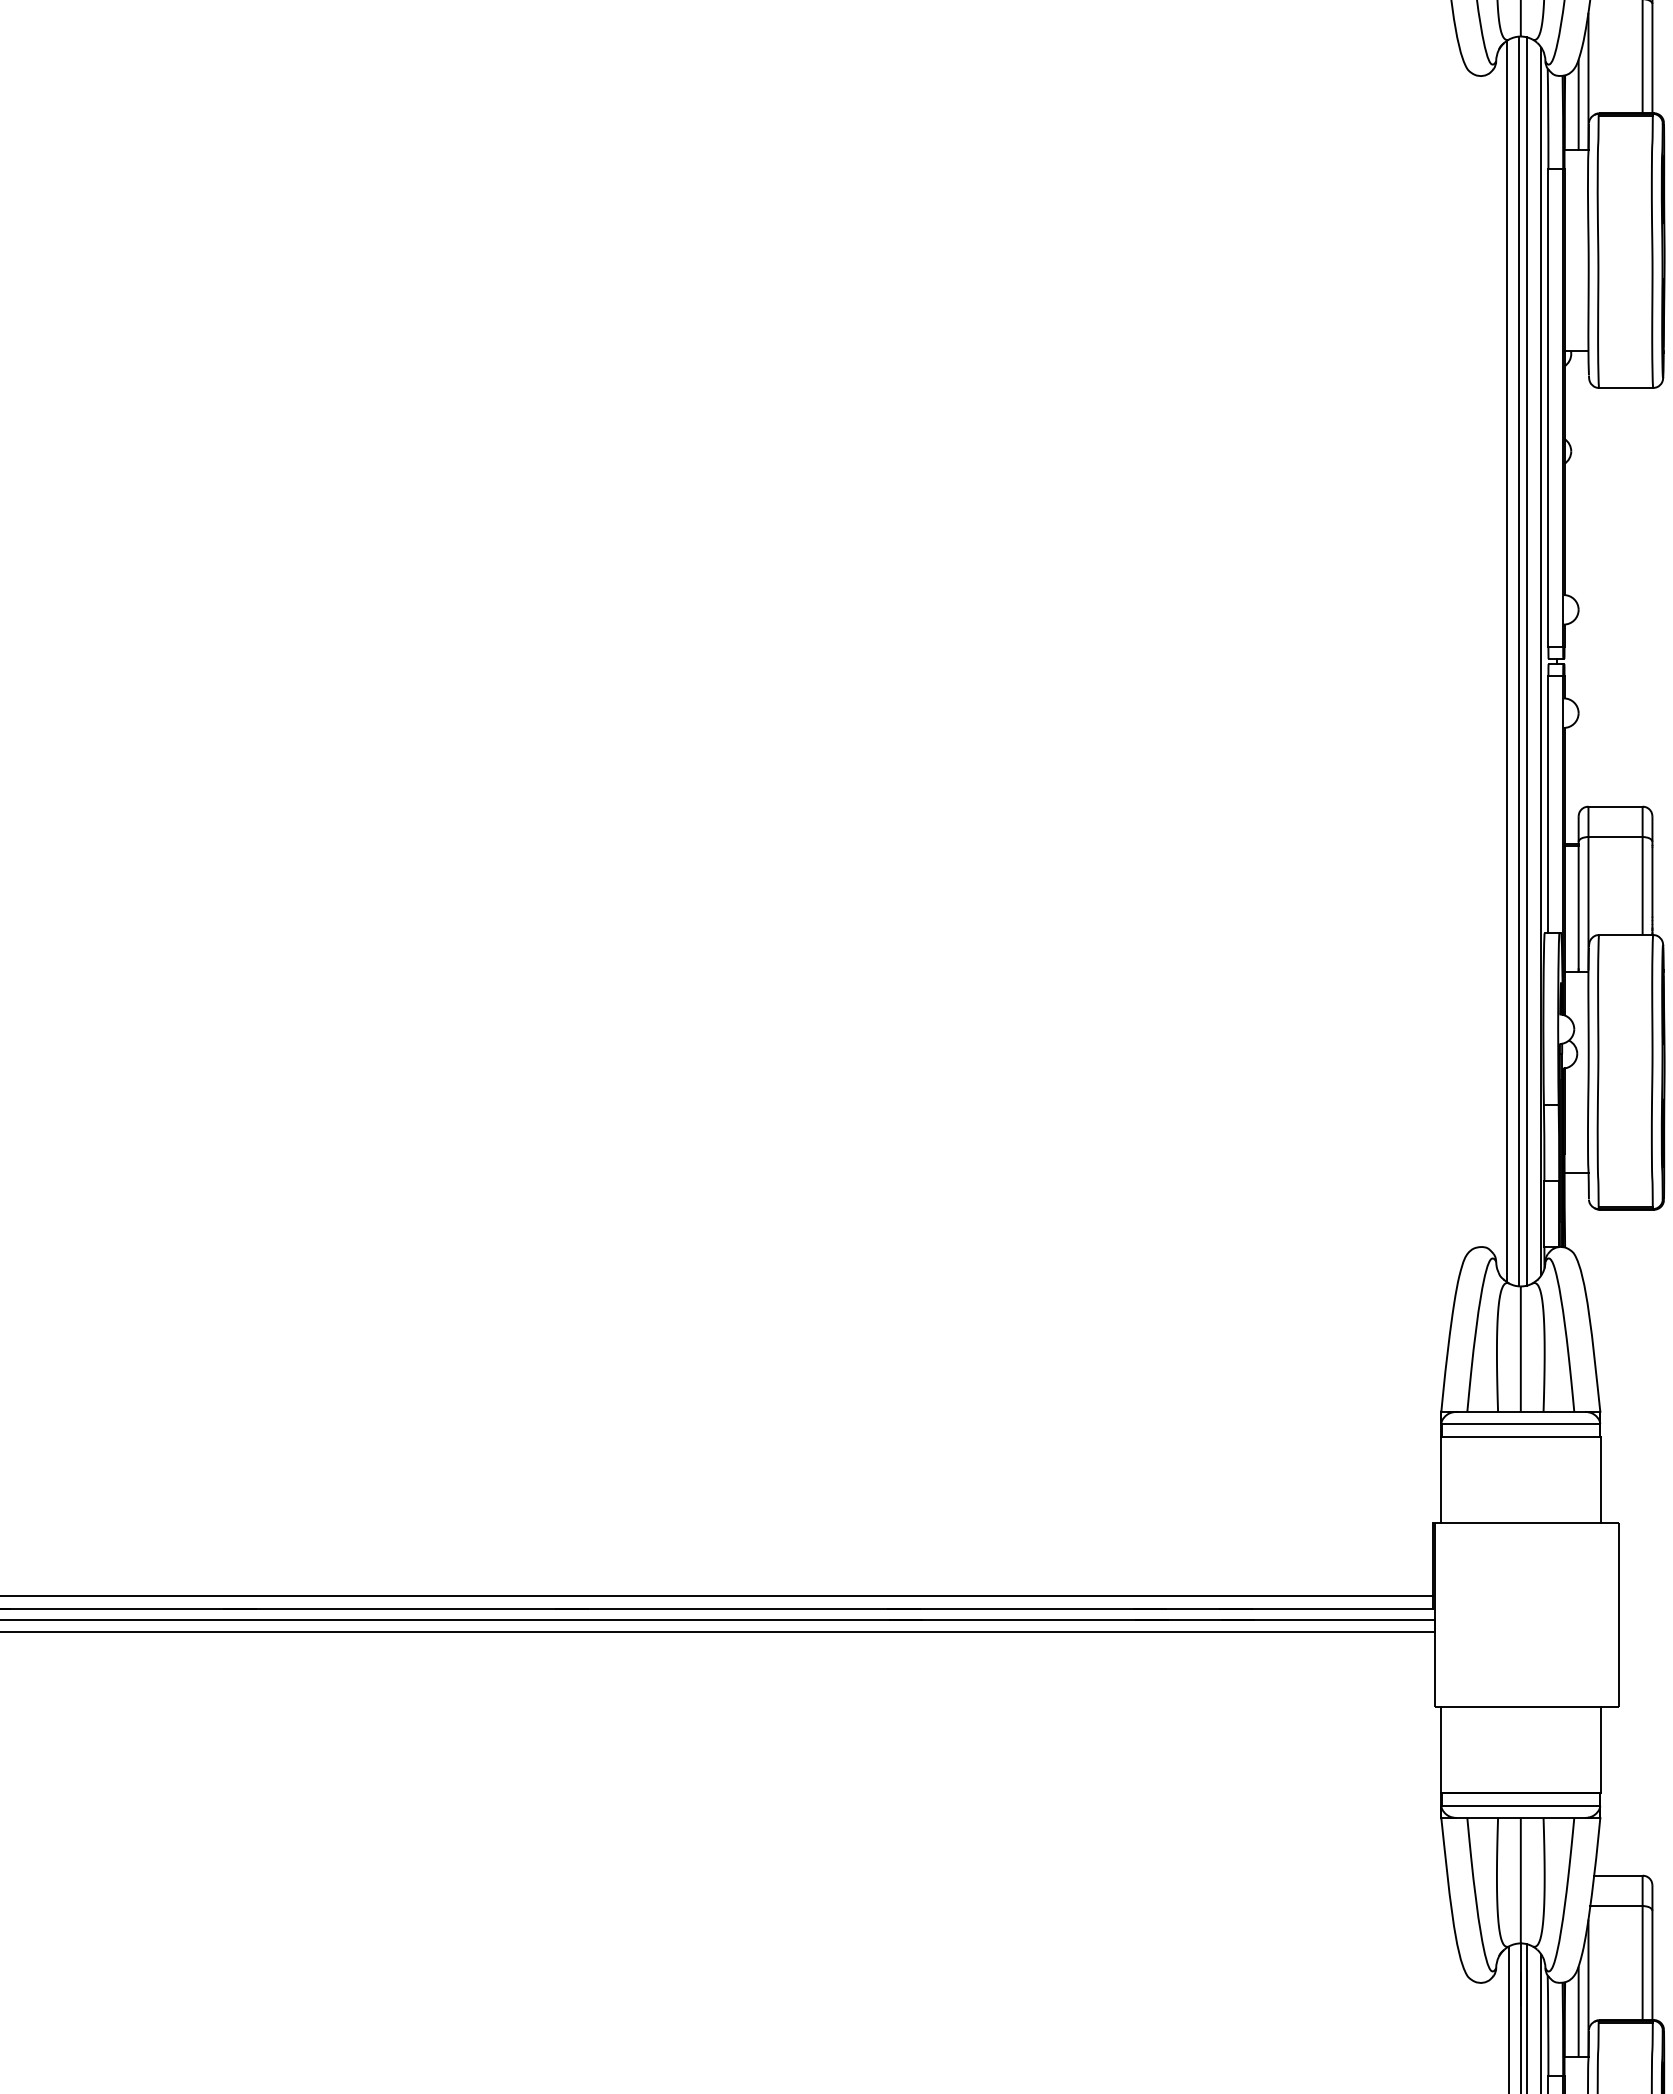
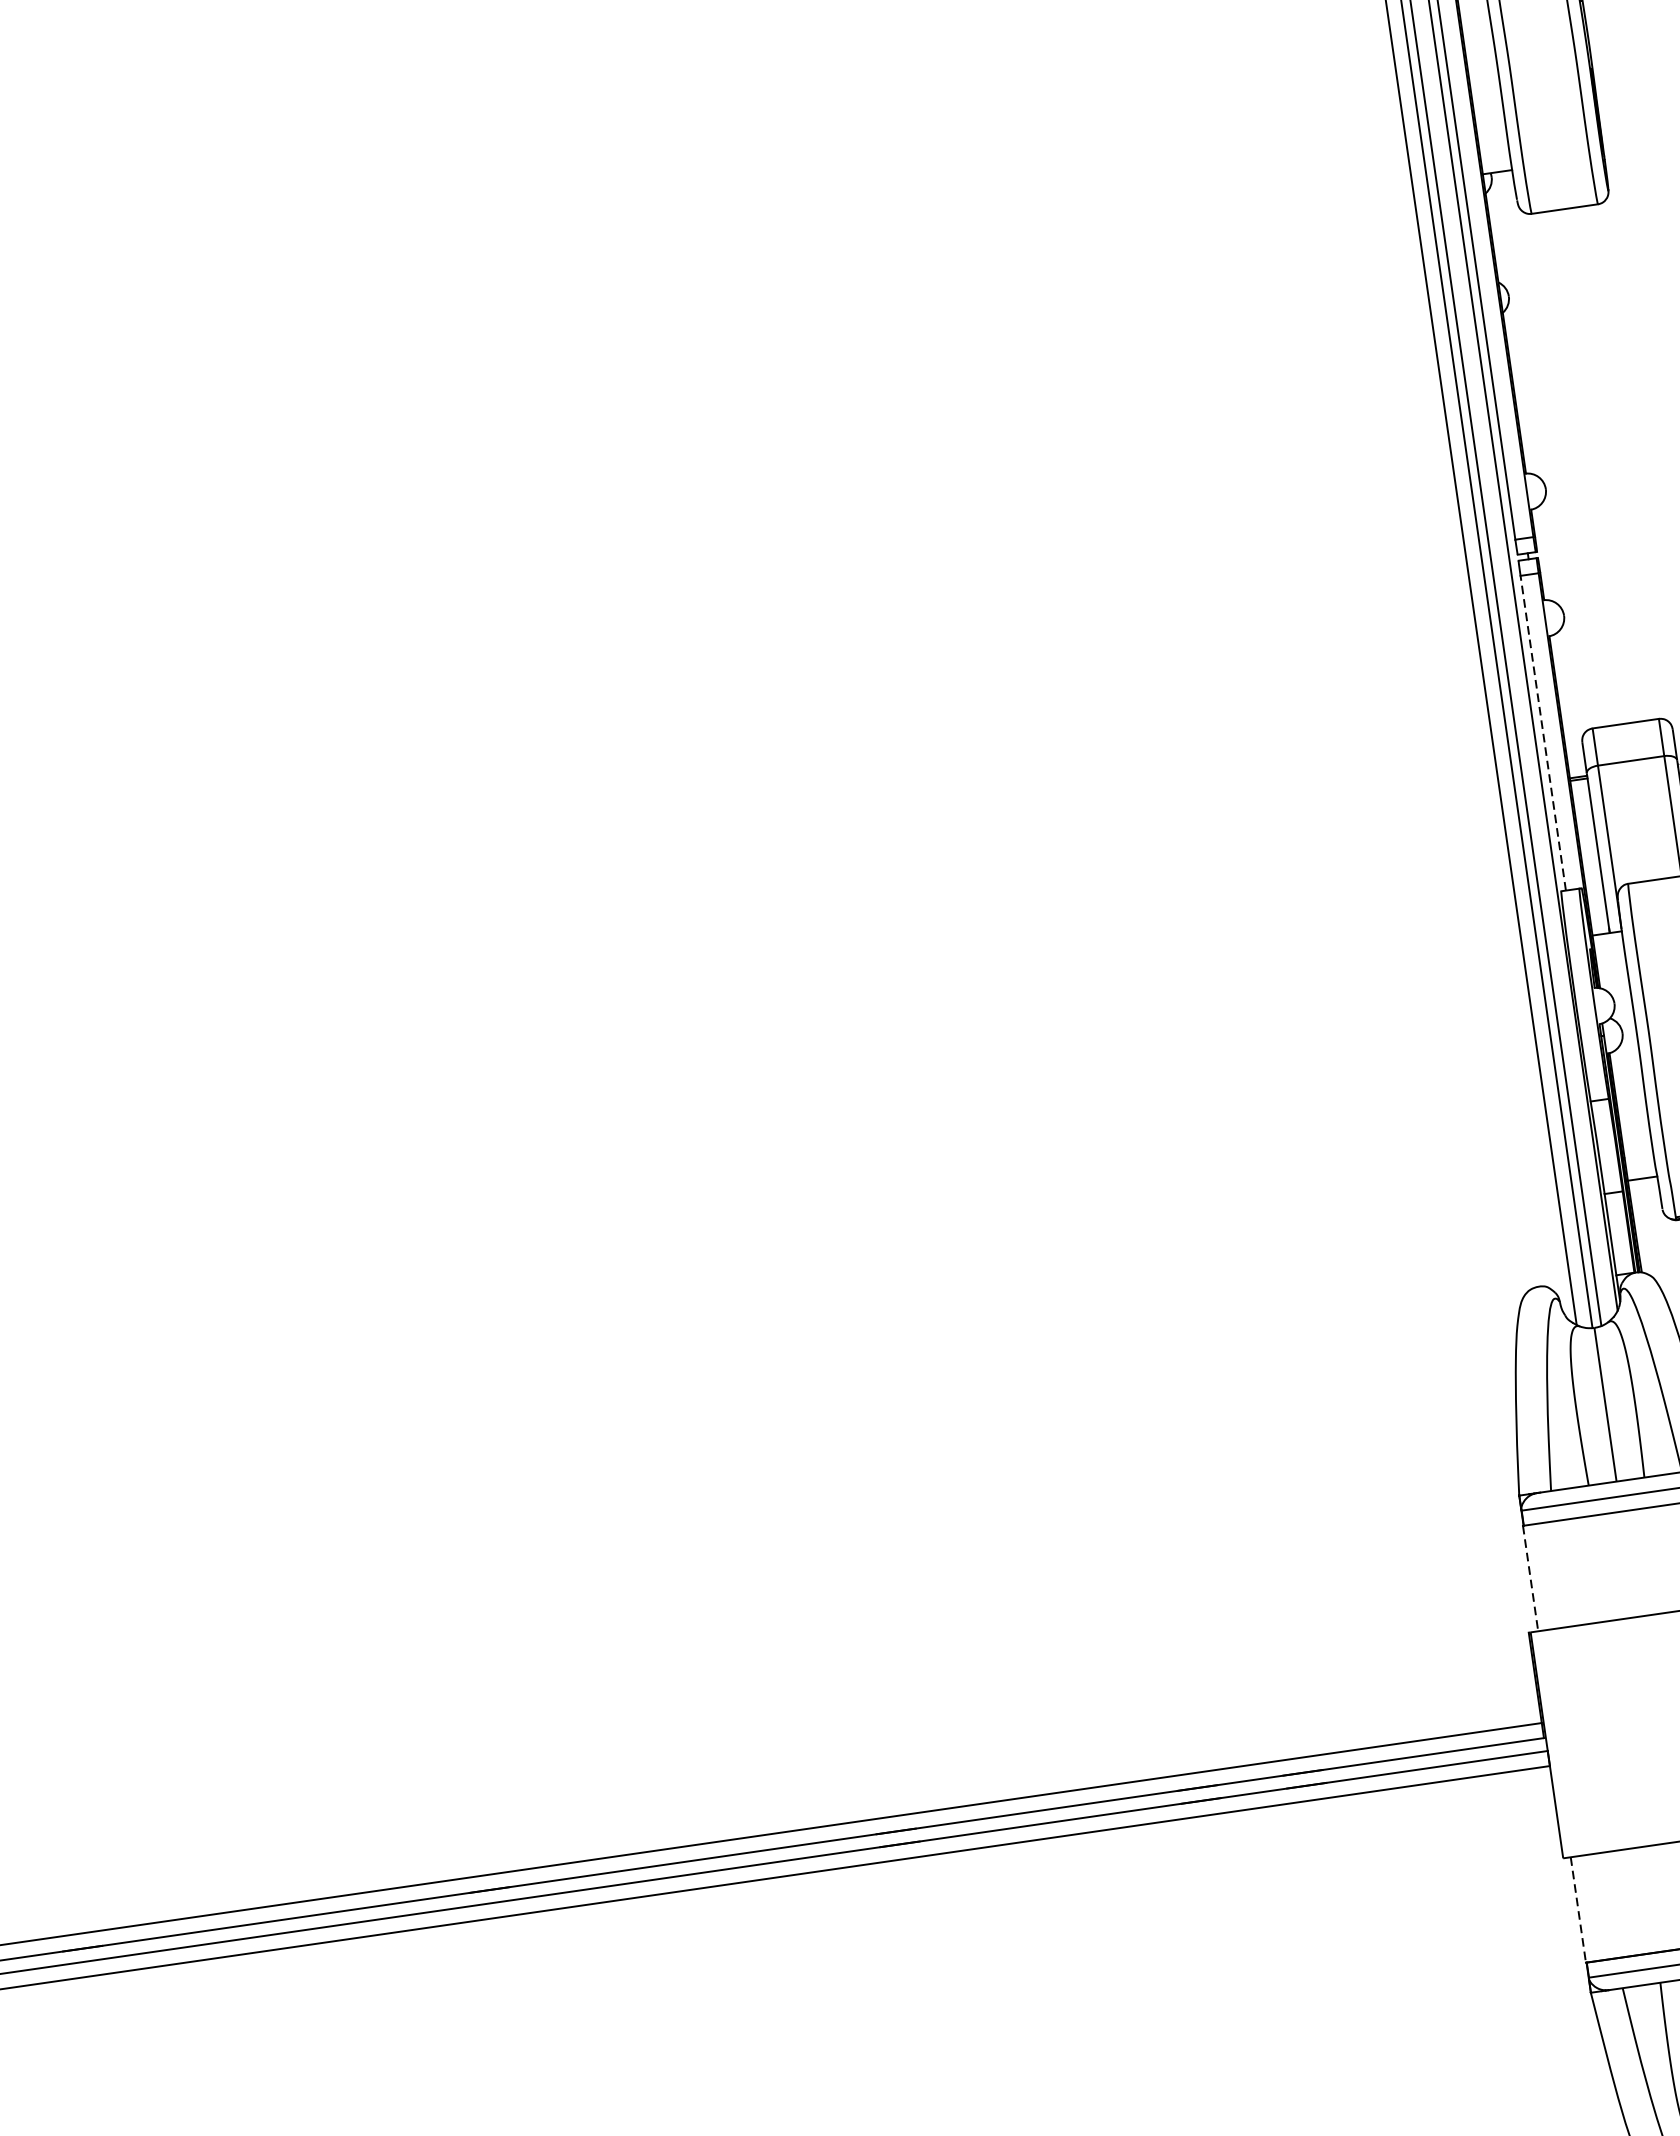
line: (1548, 804) -> (1543, 732), solid -> dashed
line: (1440, 1480) -> (1530, 1579), solid -> dashed
line: (1440, 1750) -> (1577, 1910), solid -> dashed

